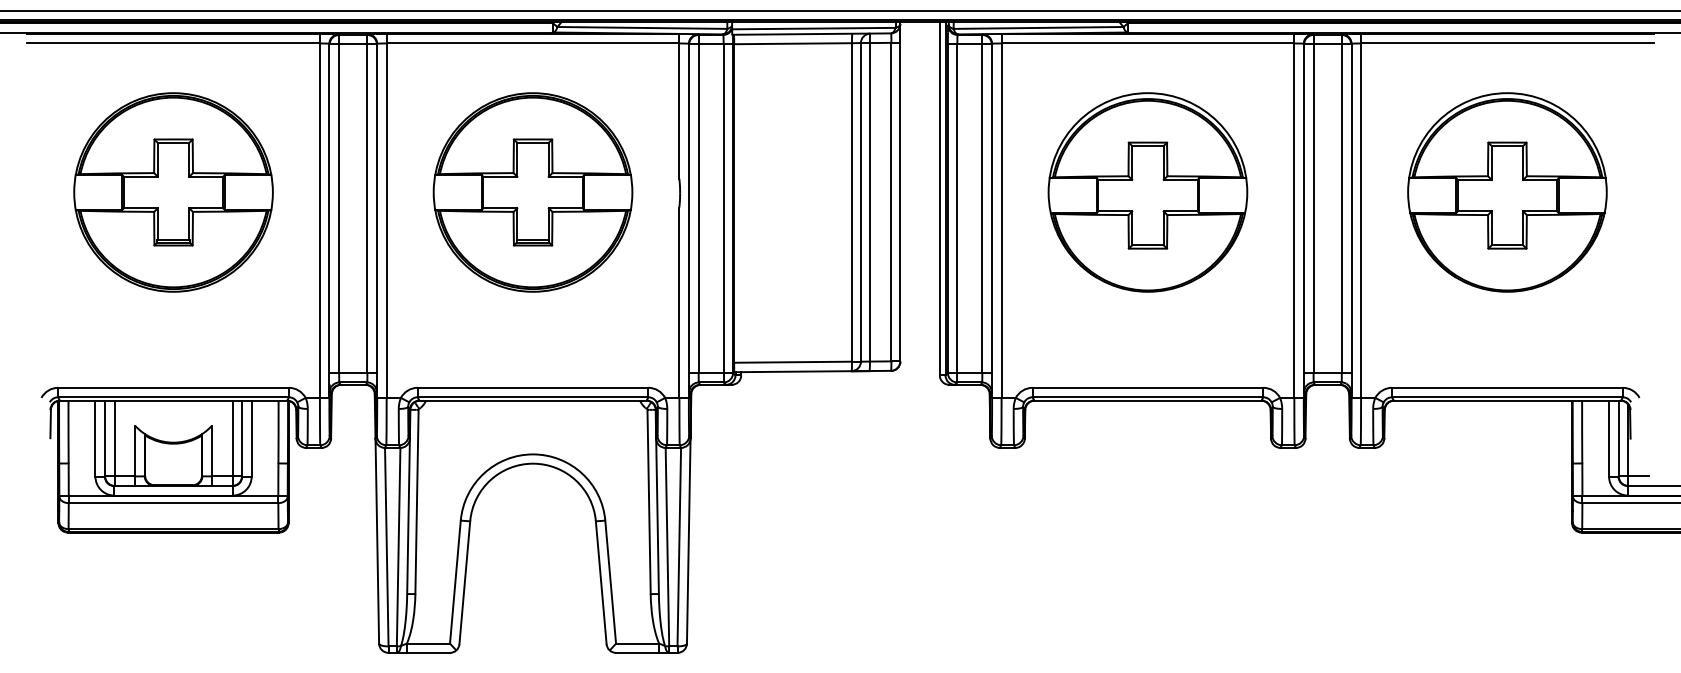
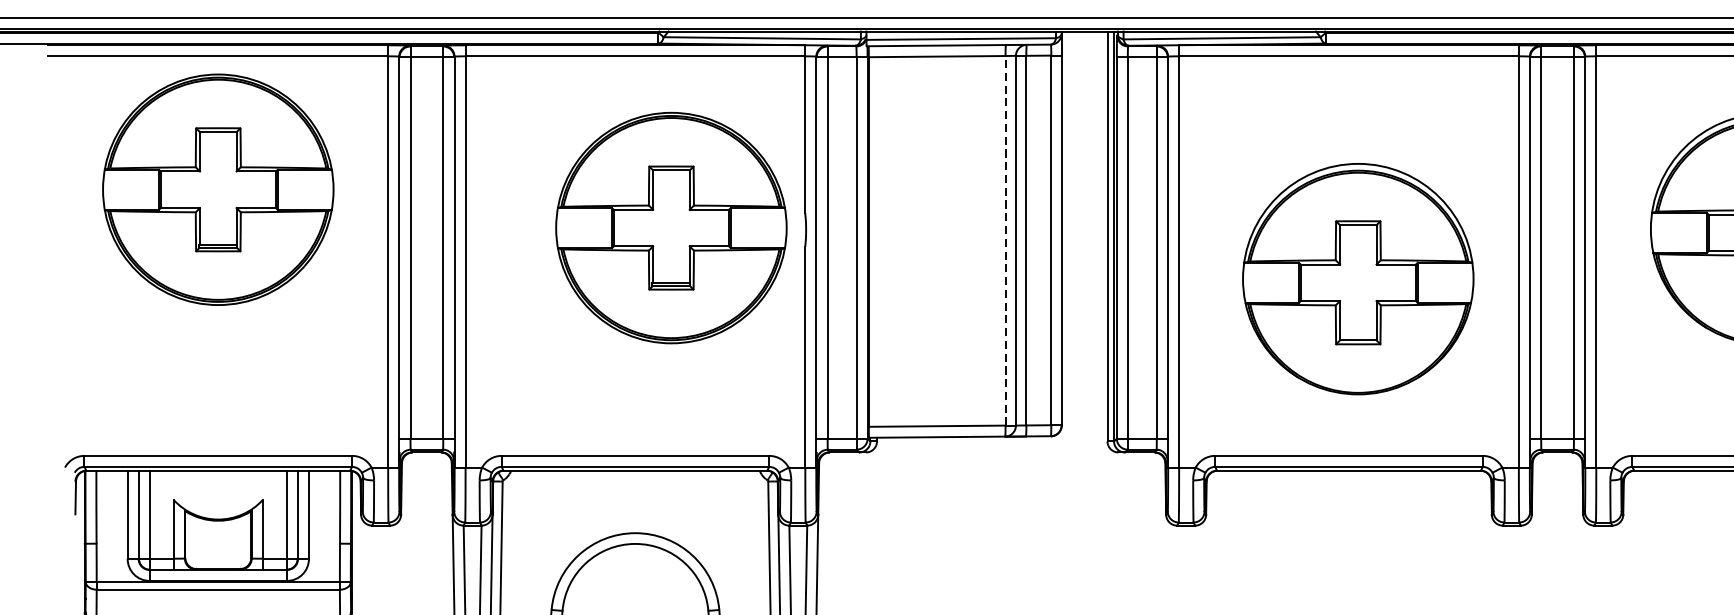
part: (173, 192) -> (218, 189), moved
part: (532, 192) -> (670, 228), moved
part: (1147, 192) -> (1357, 279), moved
line: (851, 201) -> (1004, 239), solid -> dashed

